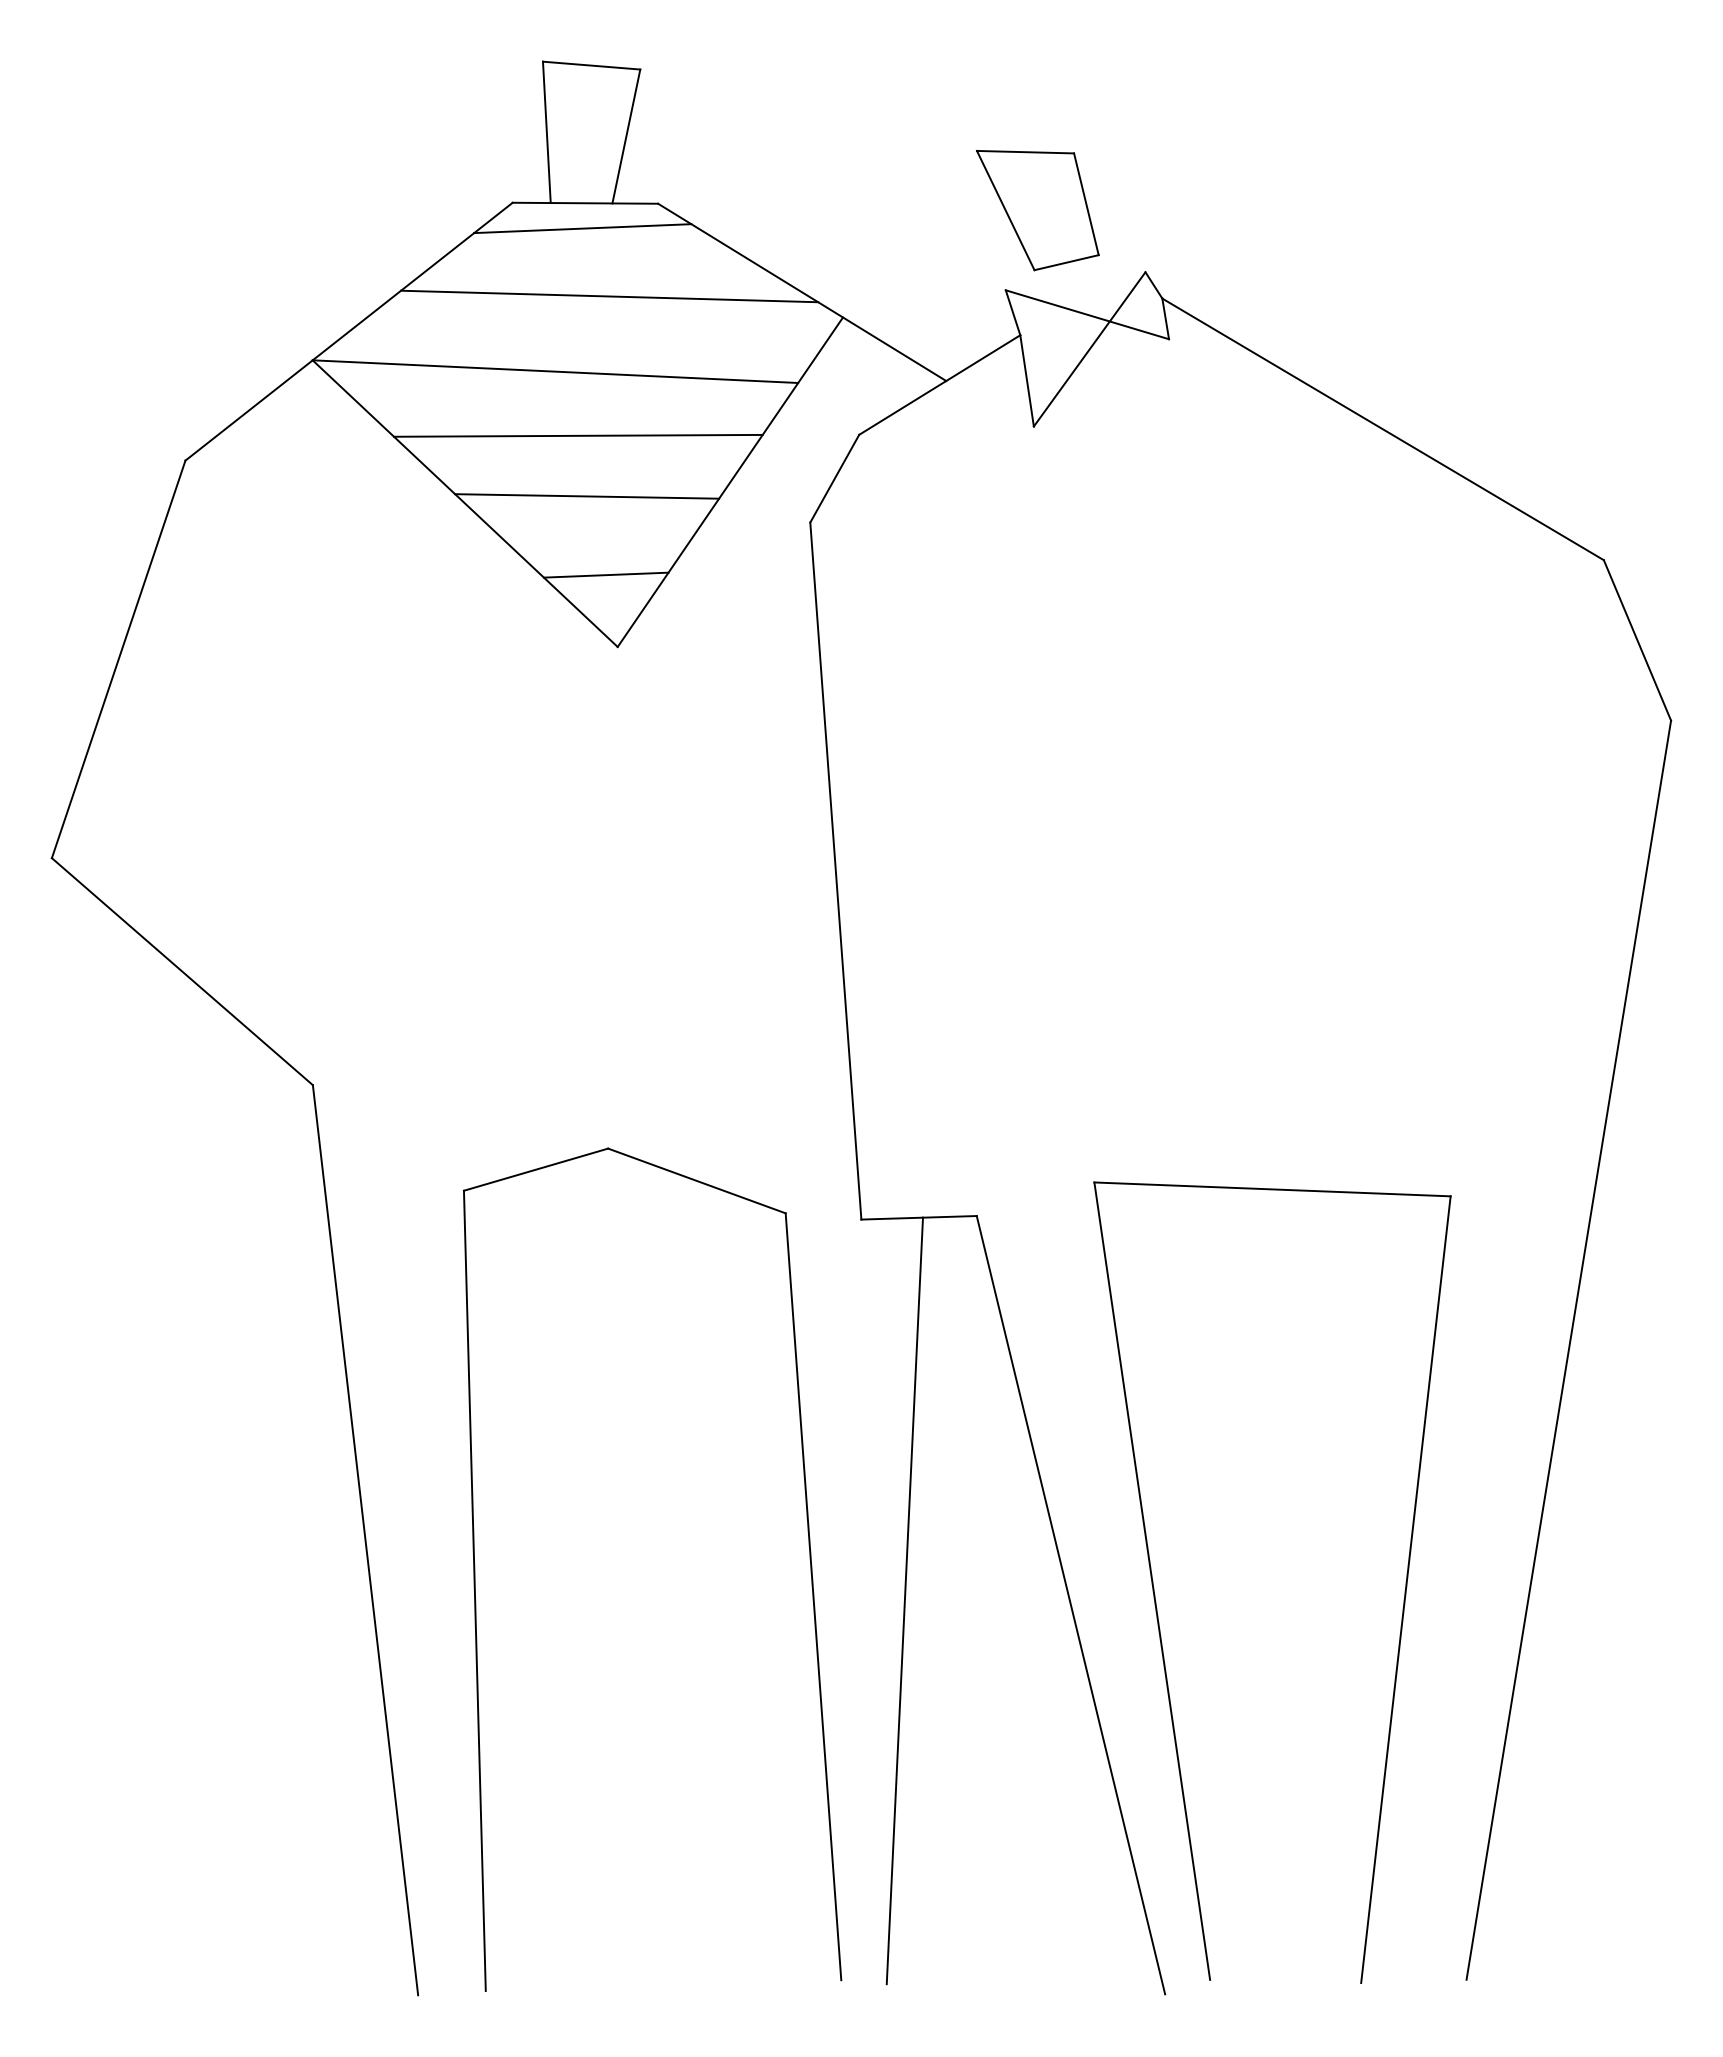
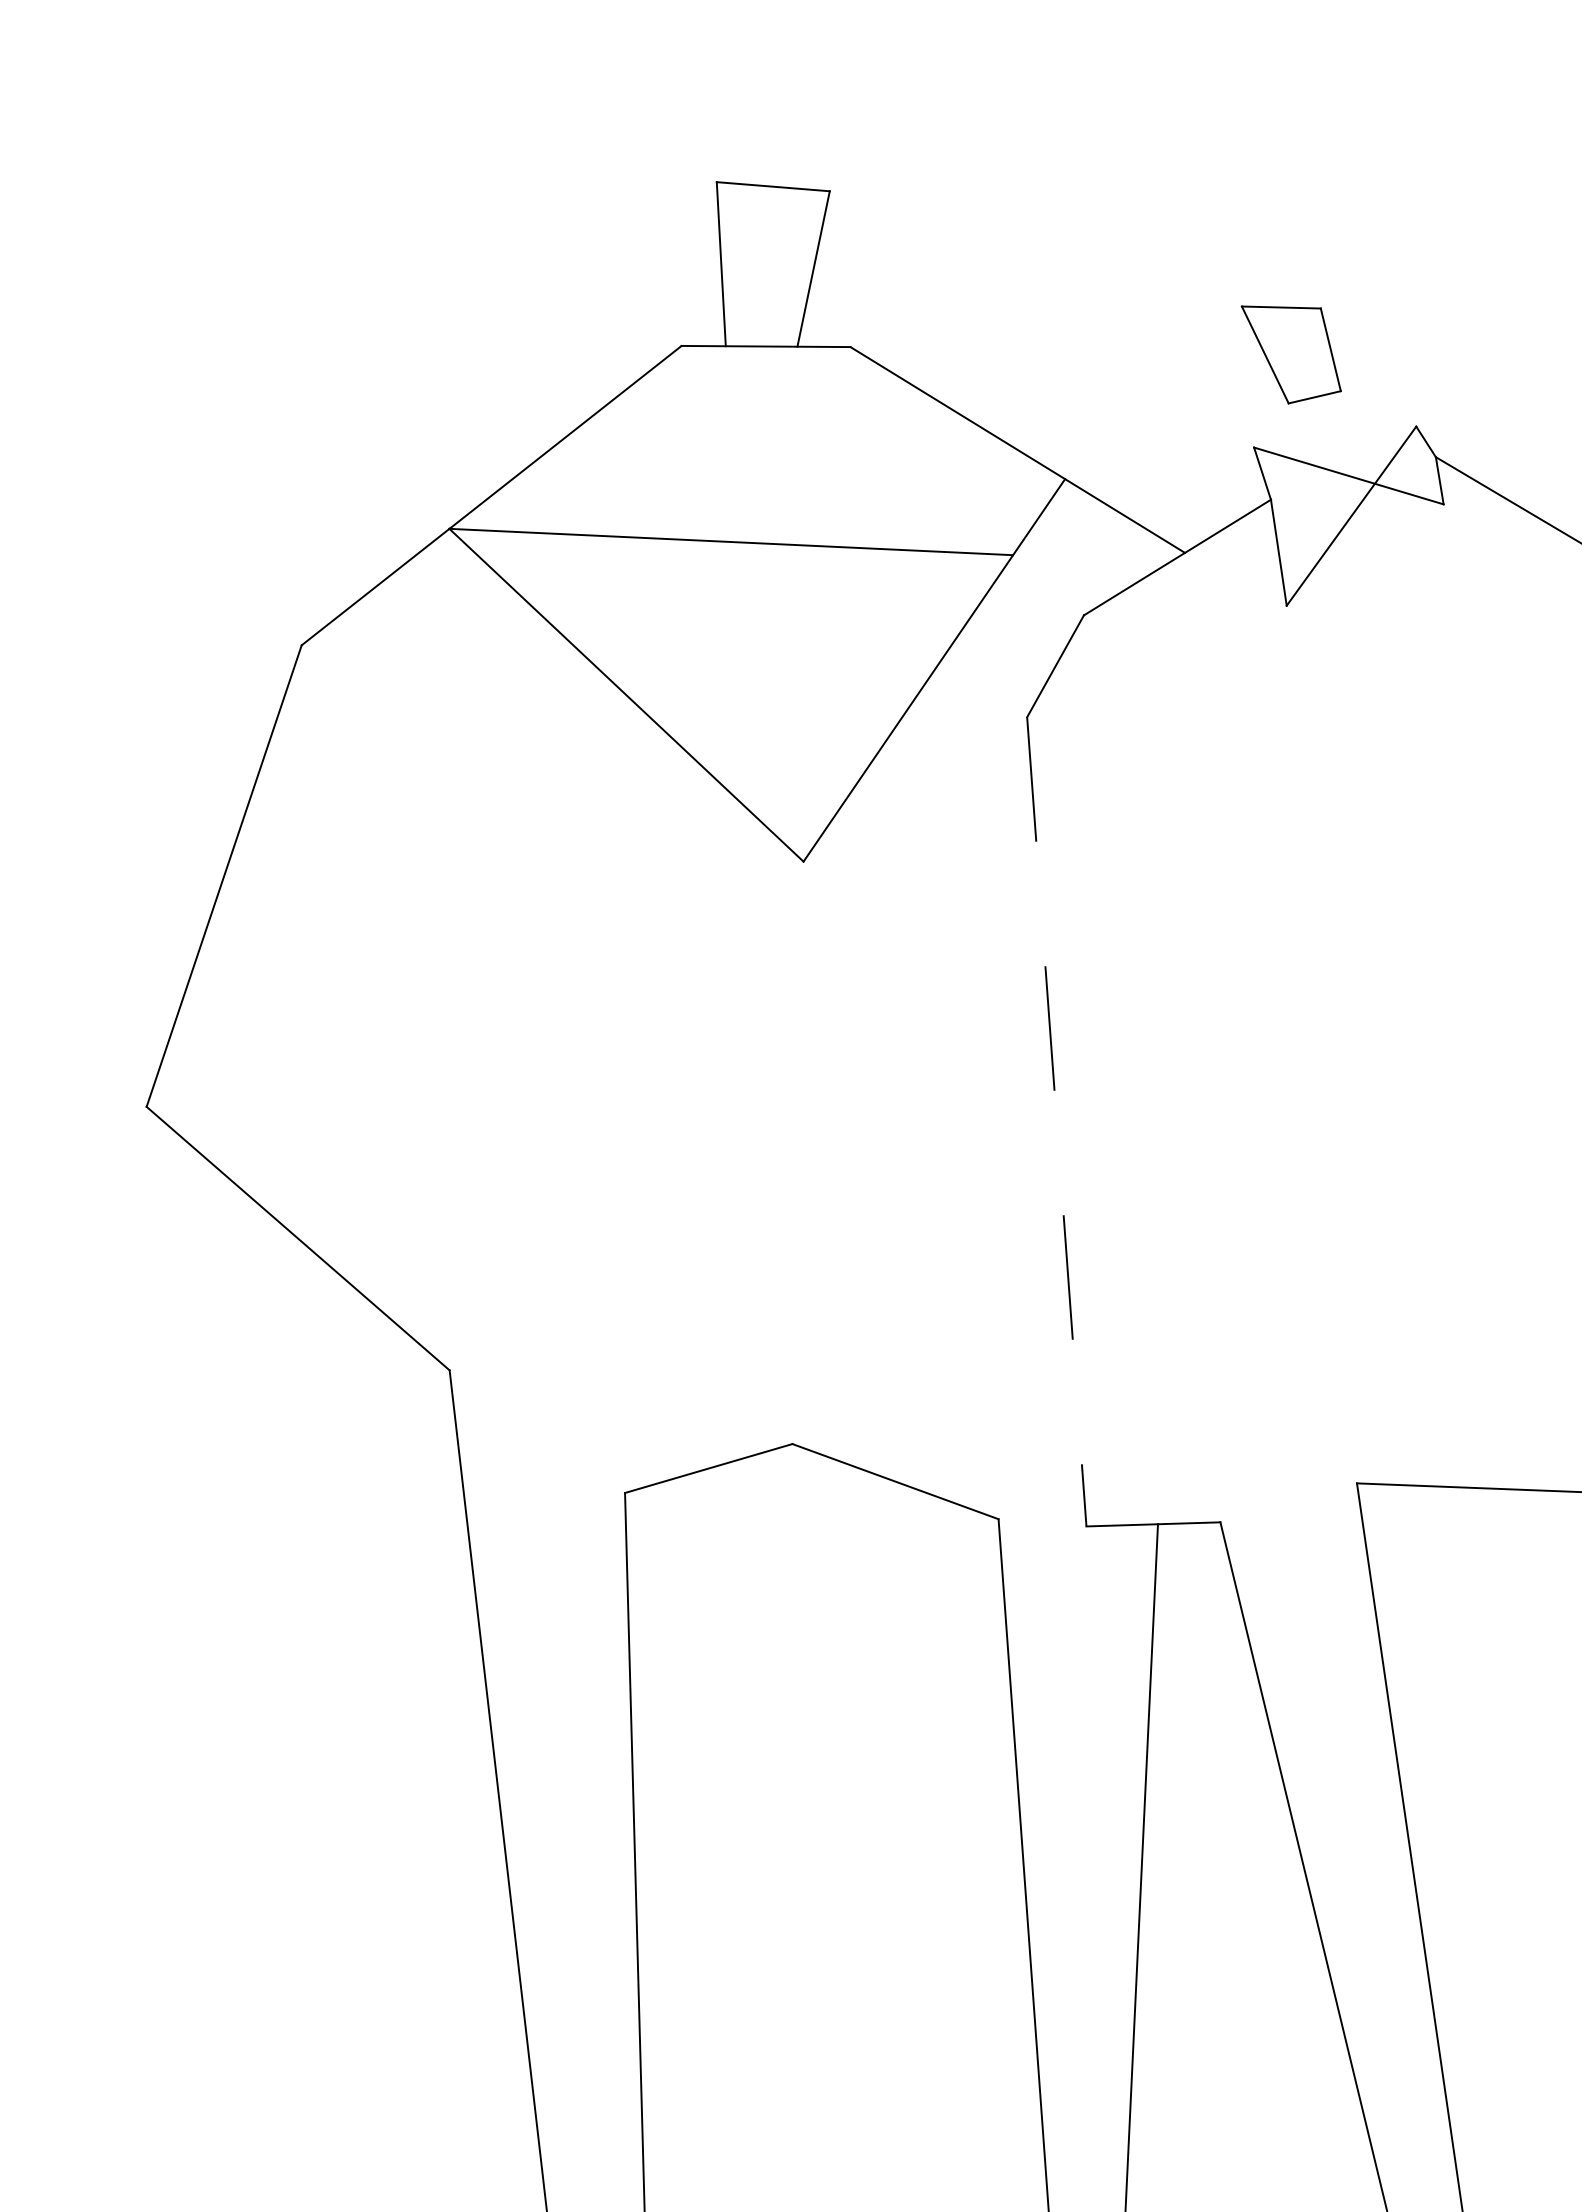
part: (1037, 210) -> (1290, 354), size x0.7
line: (582, 228) -> (762, 375), removed
line: (609, 296) -> (794, 454), removed
line: (577, 435) -> (756, 616), removed
line: (587, 496) -> (768, 686), removed
line: (605, 574) -> (789, 777), removed
line: (835, 871) -> (1056, 1122), solid -> dashed

